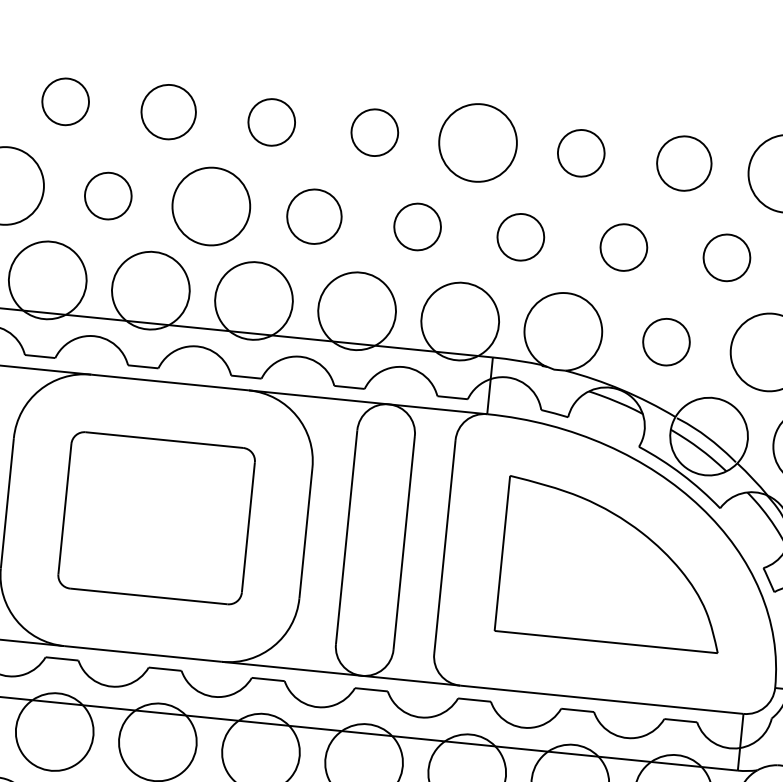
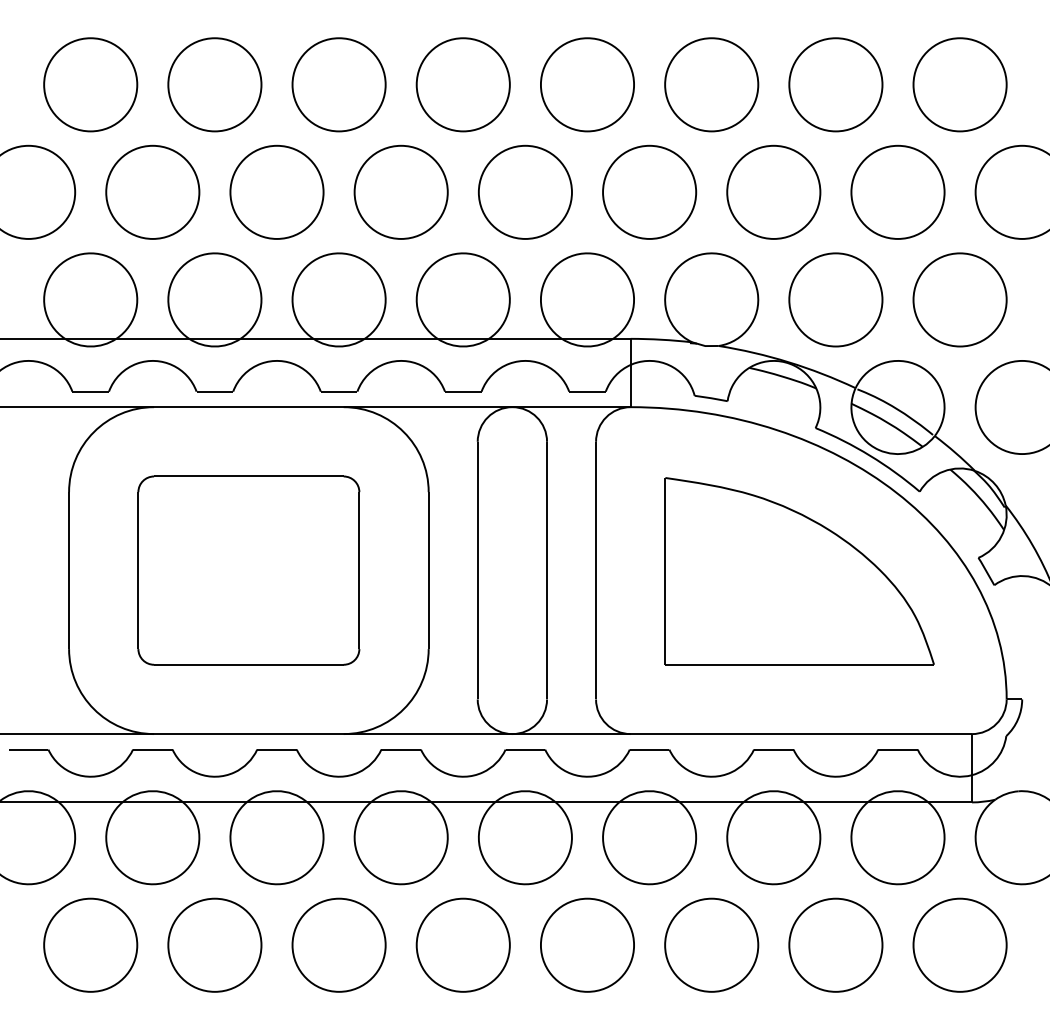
part: (65, 101) -> (90, 84), size x1.67
part: (168, 111) -> (214, 84), size x1.43
part: (271, 122) -> (338, 84), size x1.67
part: (374, 132) -> (462, 84), size x1.67
part: (581, 152) -> (711, 84), size x1.67
part: (683, 163) -> (835, 84), size x1.43
part: (108, 195) -> (152, 191), size x1.67
part: (313, 216) -> (400, 191), size x1.43
part: (417, 226) -> (525, 191), size x1.67
part: (520, 236) -> (649, 191), size x1.67
part: (623, 246) -> (773, 191), size x1.67
part: (726, 257) -> (897, 191), size x1.67
part: (666, 341) -> (835, 299), size x1.67

